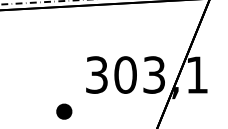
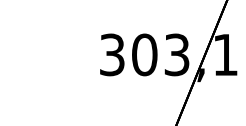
part: (64, 111) -> (75, 96), removed

